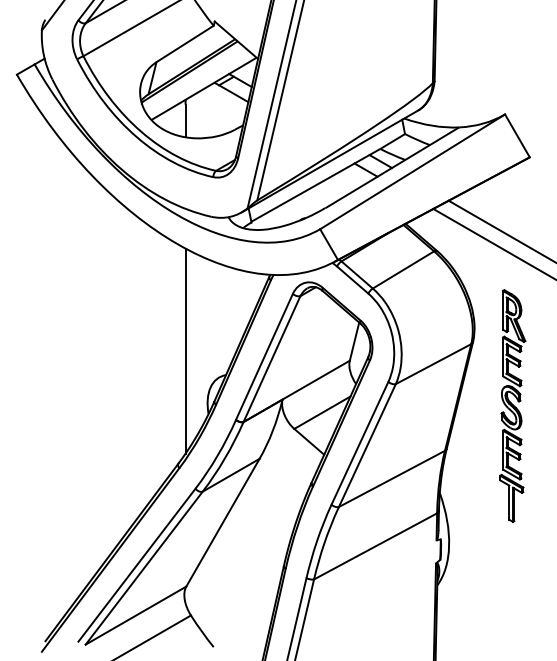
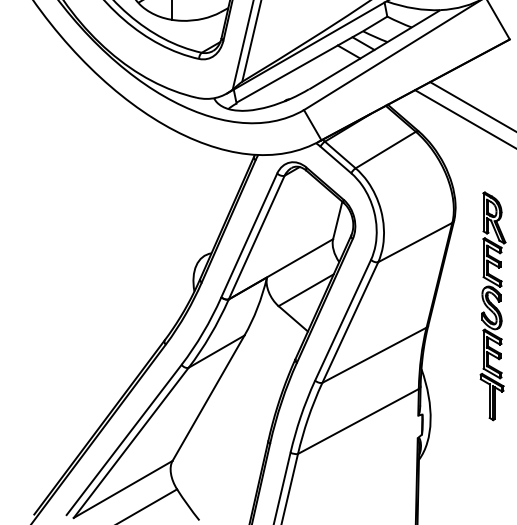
line: (185, 350) -> (171, 229), removed
part: (512, 405) -> (492, 305), moved

